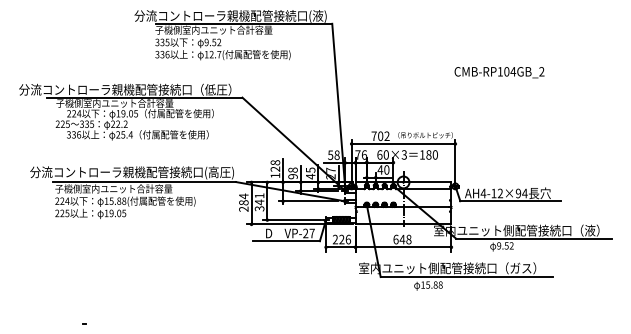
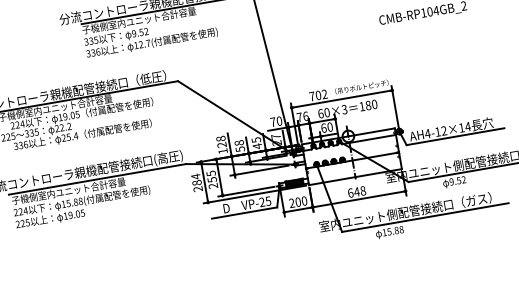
text: (333, 155) -> (276, 122), 58 -> 70
text: (380, 169) -> (323, 127), 40 -> 60
text: (292, 176) -> (239, 149), 98 -> 58
text: (518, 193) -> (461, 127), AH4-12×94 -> AH4-12×14
text: (259, 202) -> (212, 179), 341 -> 255
text: (311, 233) -> (267, 201), VP-27 -> VP-25
text: (345, 239) -> (301, 201), 226 -> 200

